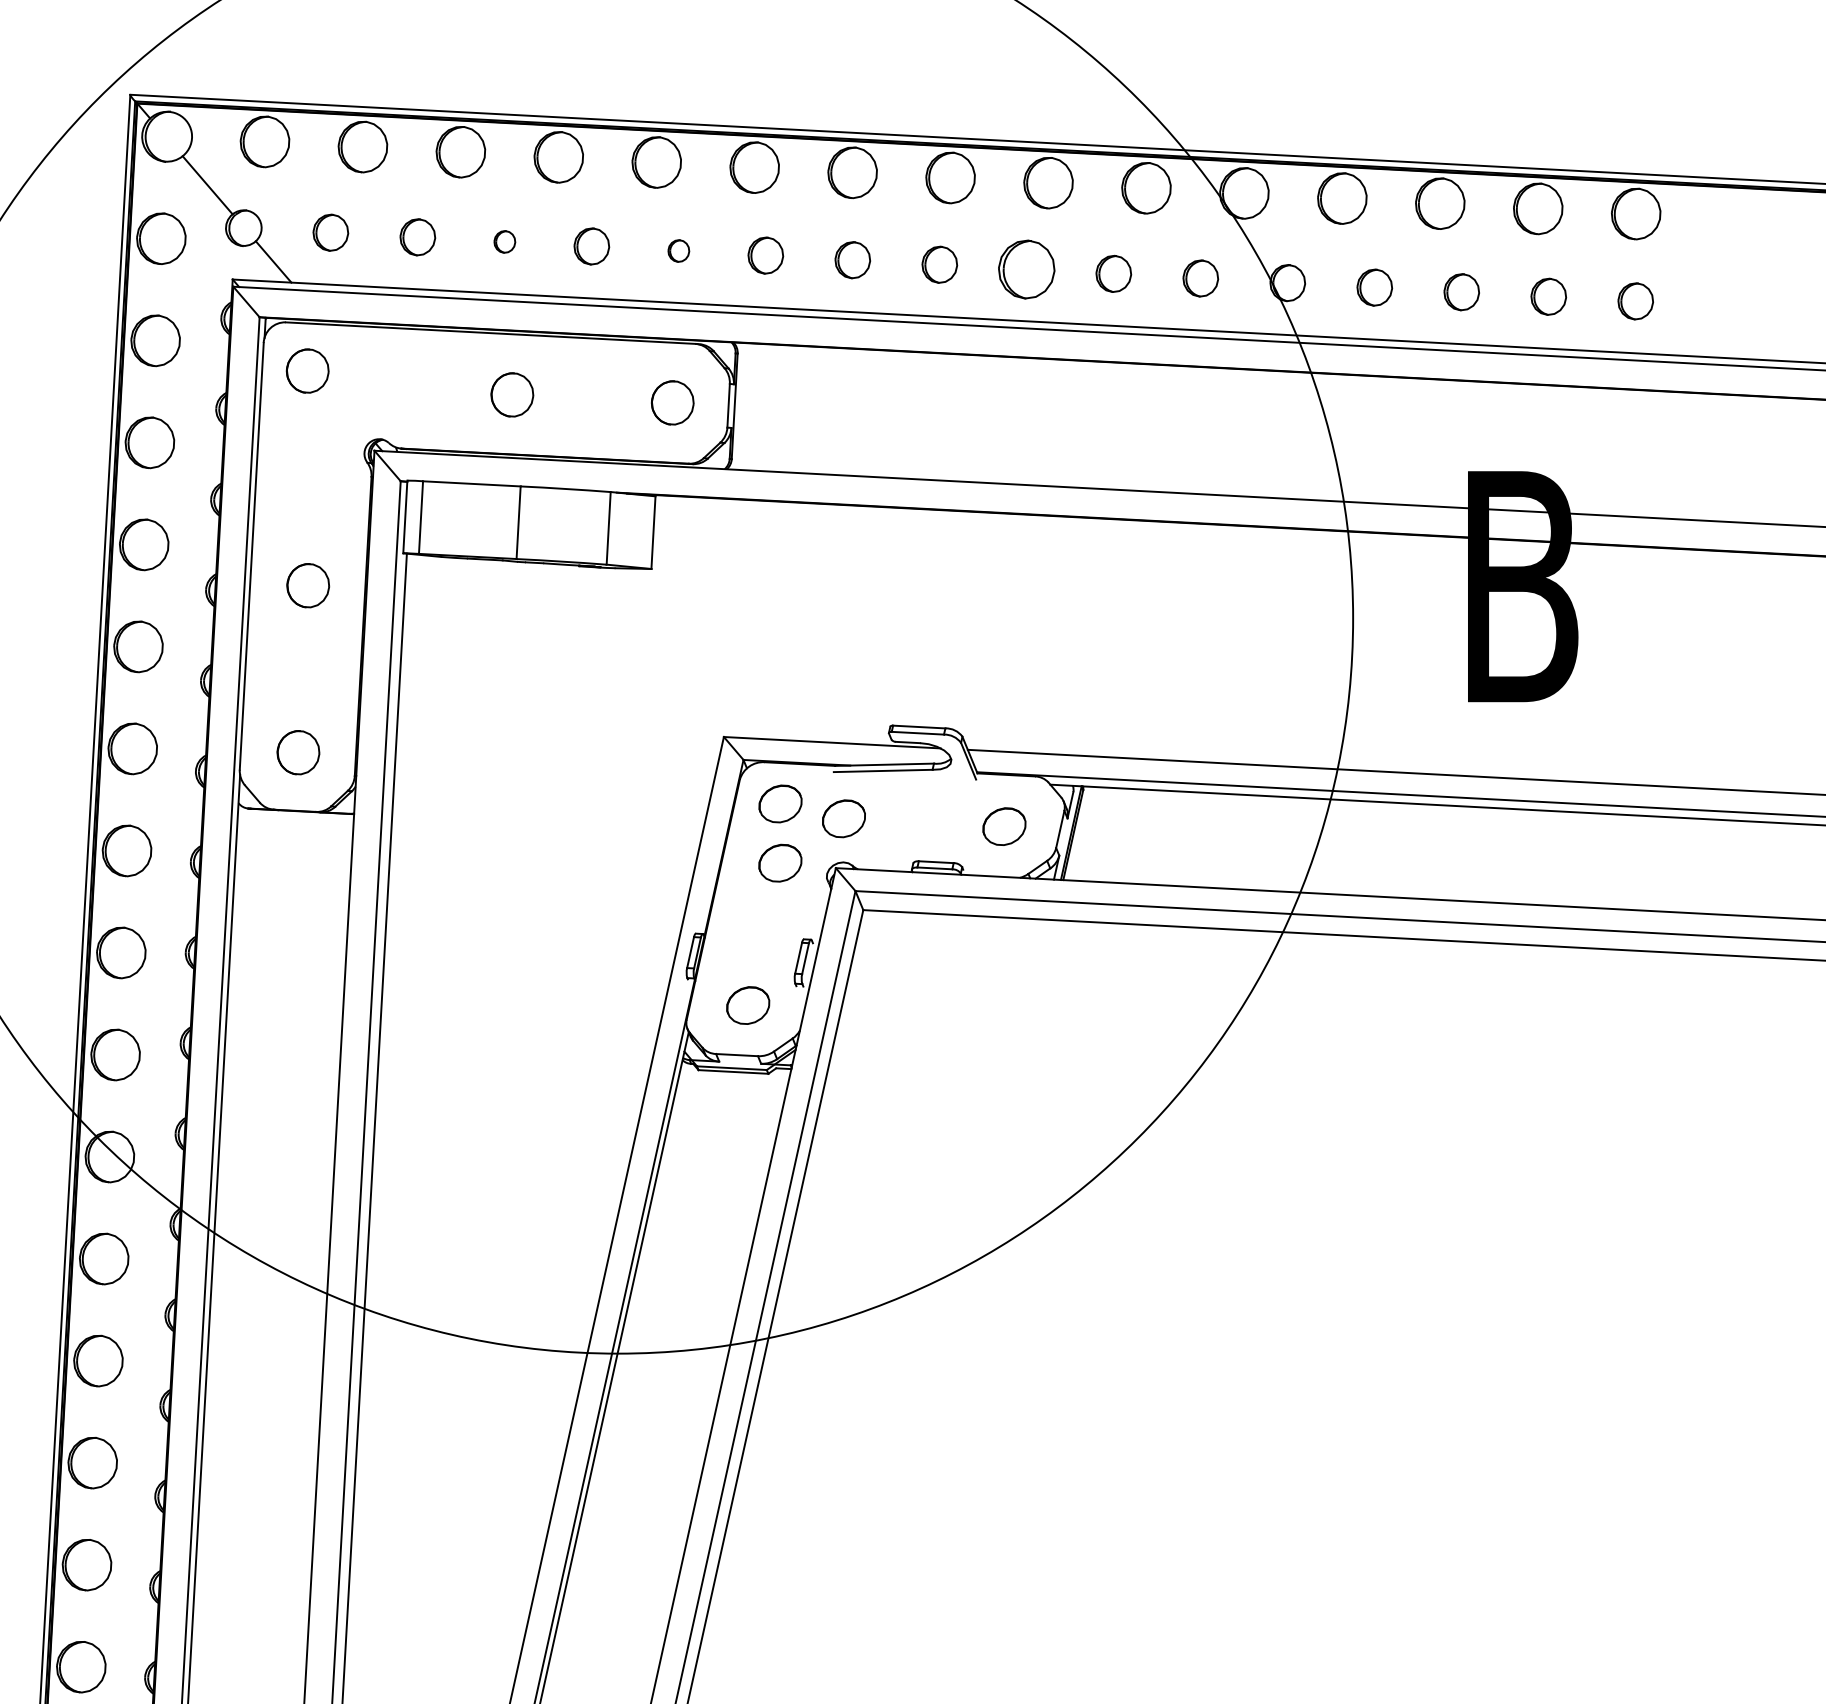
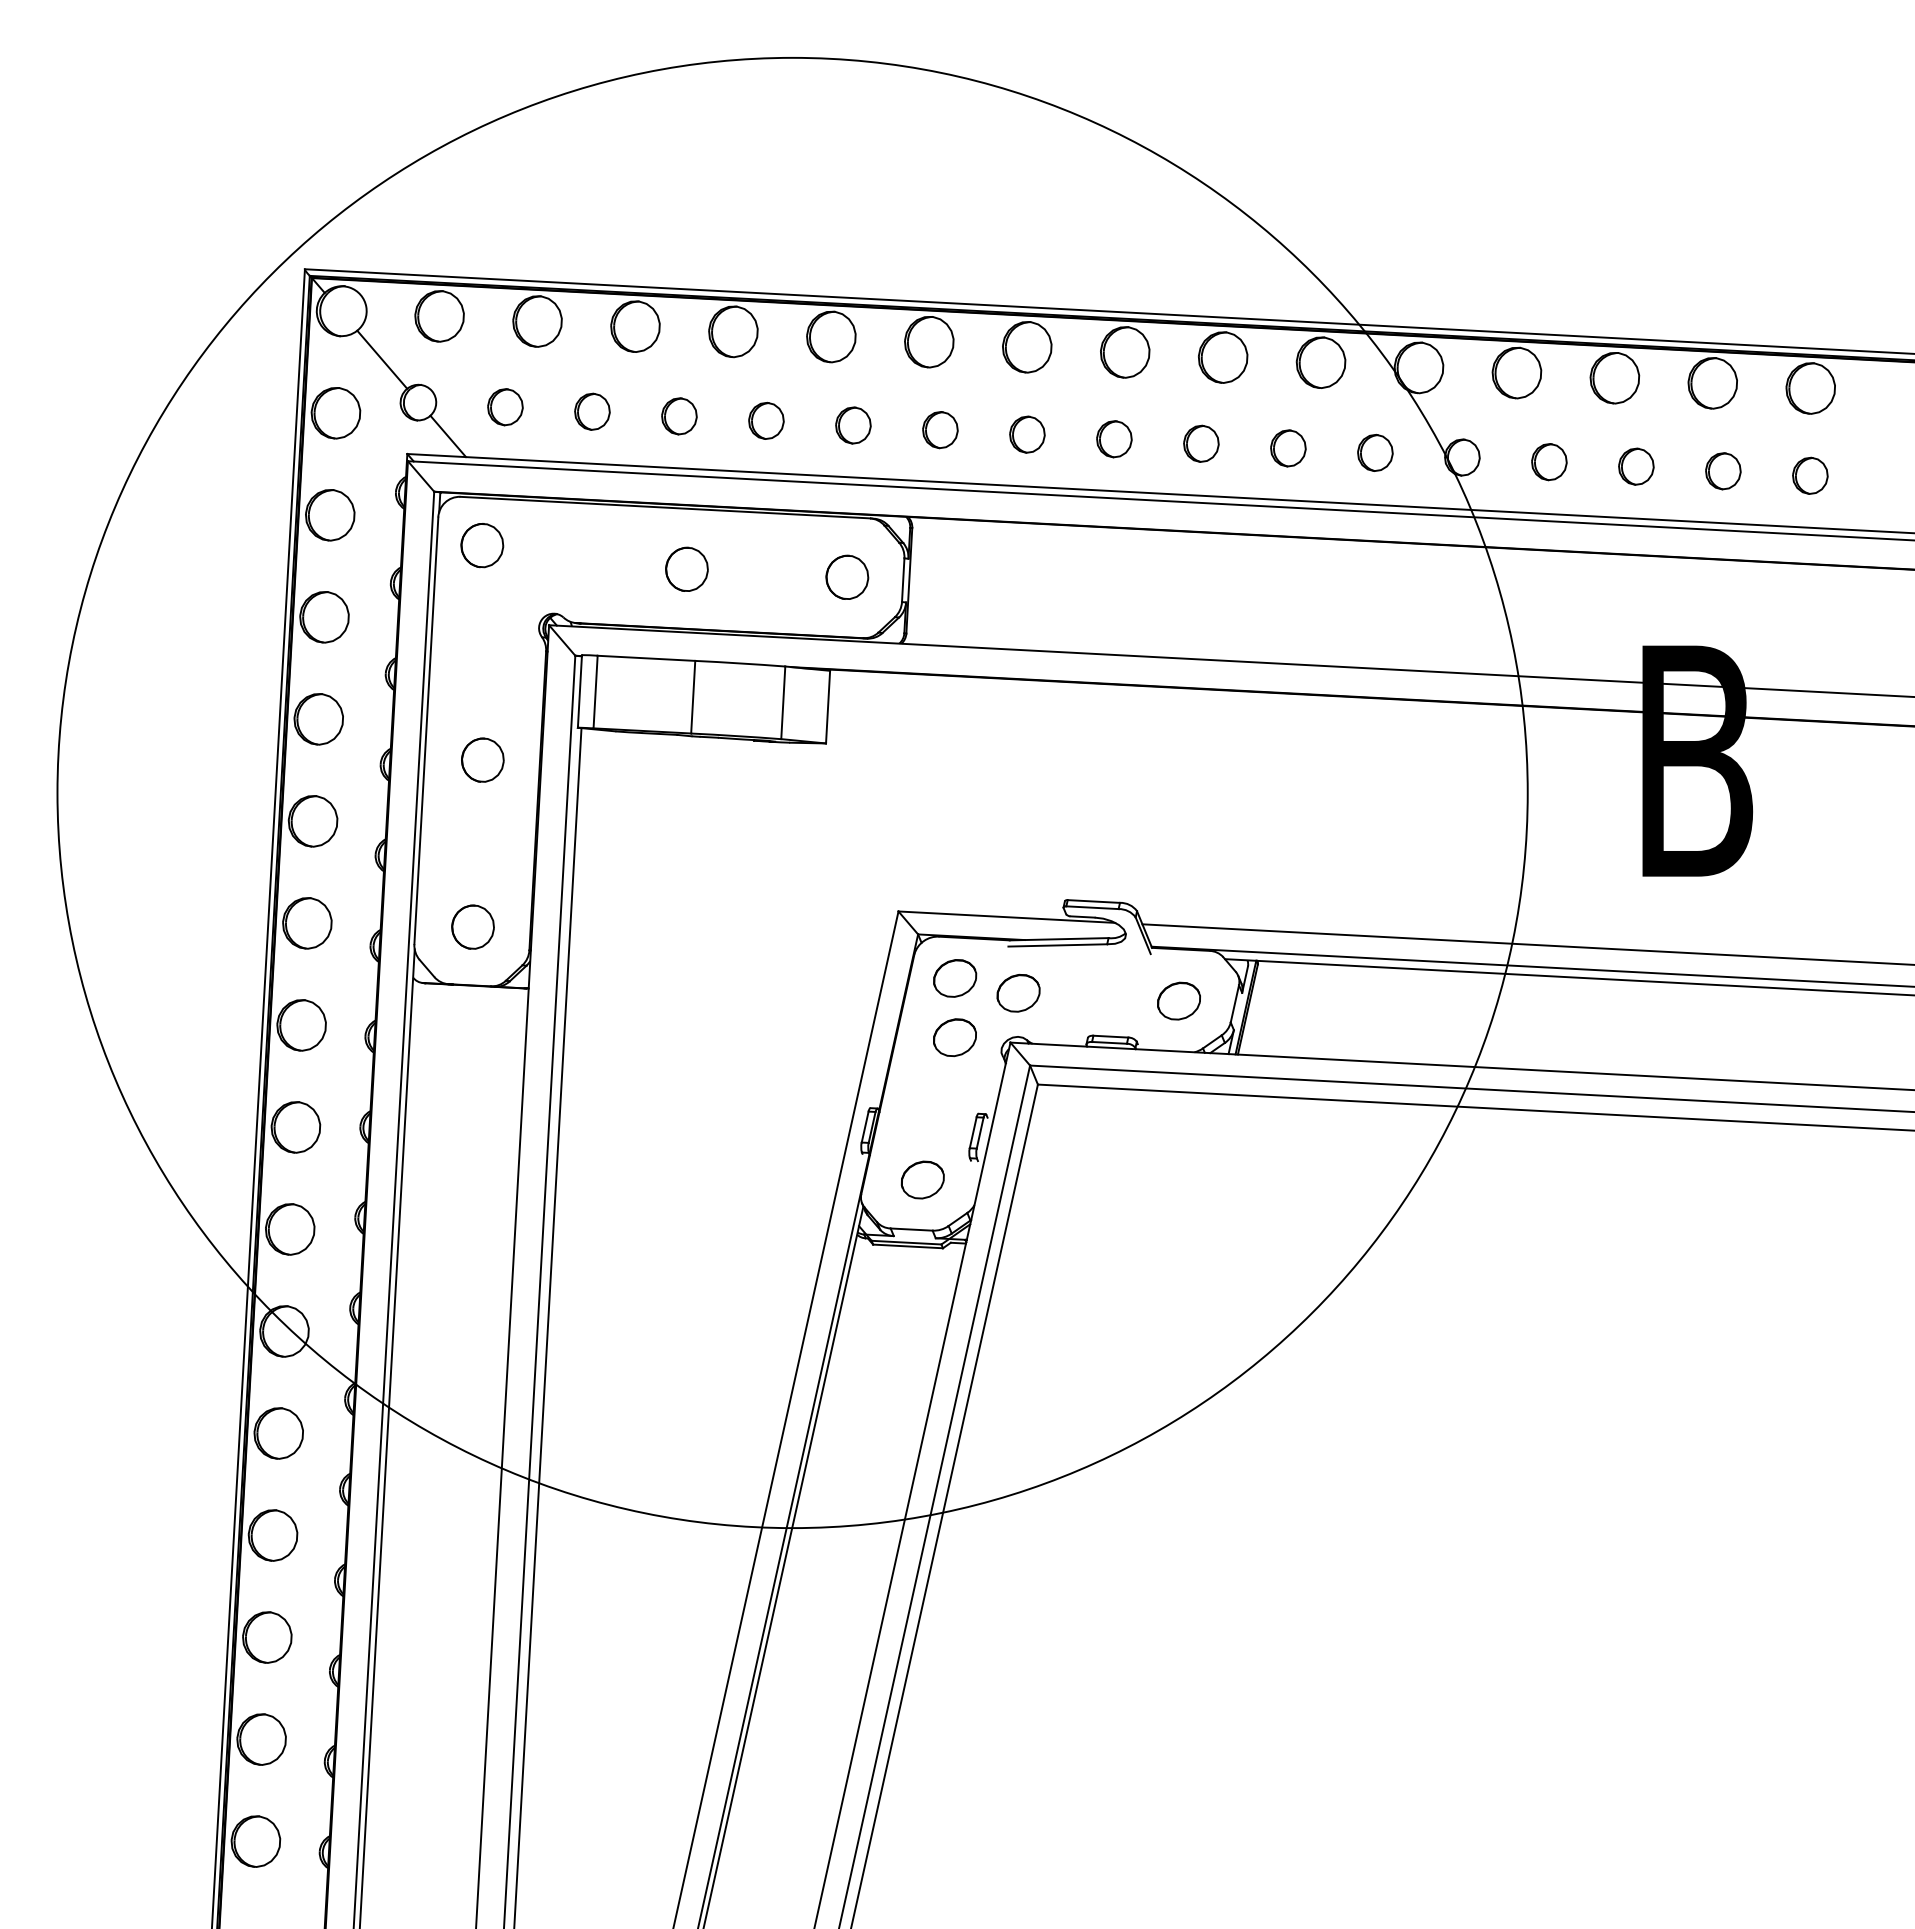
part: (504, 242) -> (679, 416), size x1.67
part: (678, 251) -> (853, 425), size x1.67
part: (1026, 269) -> (1201, 443), size x0.62

